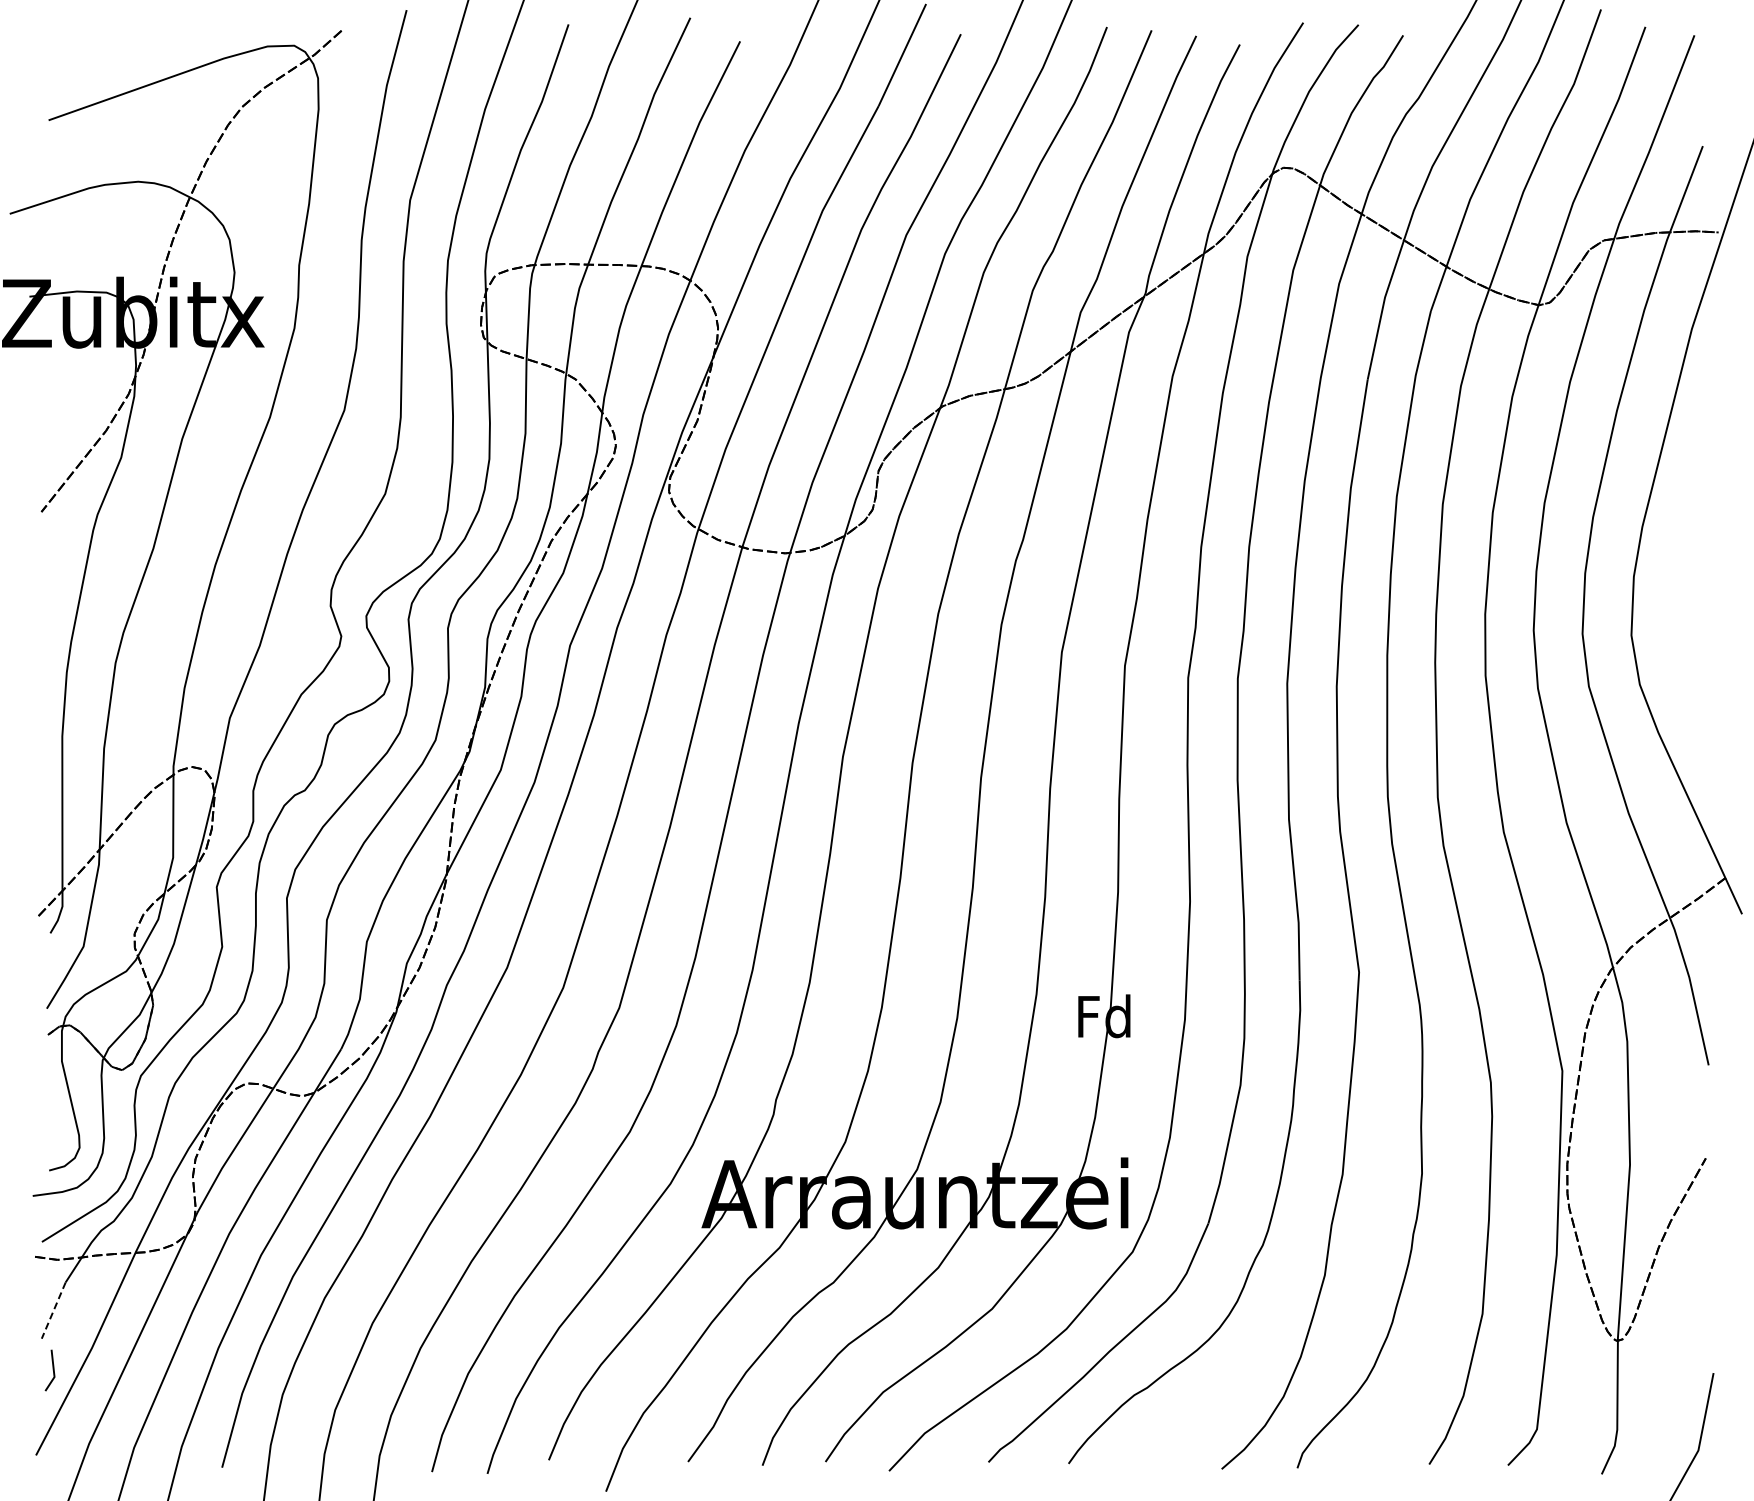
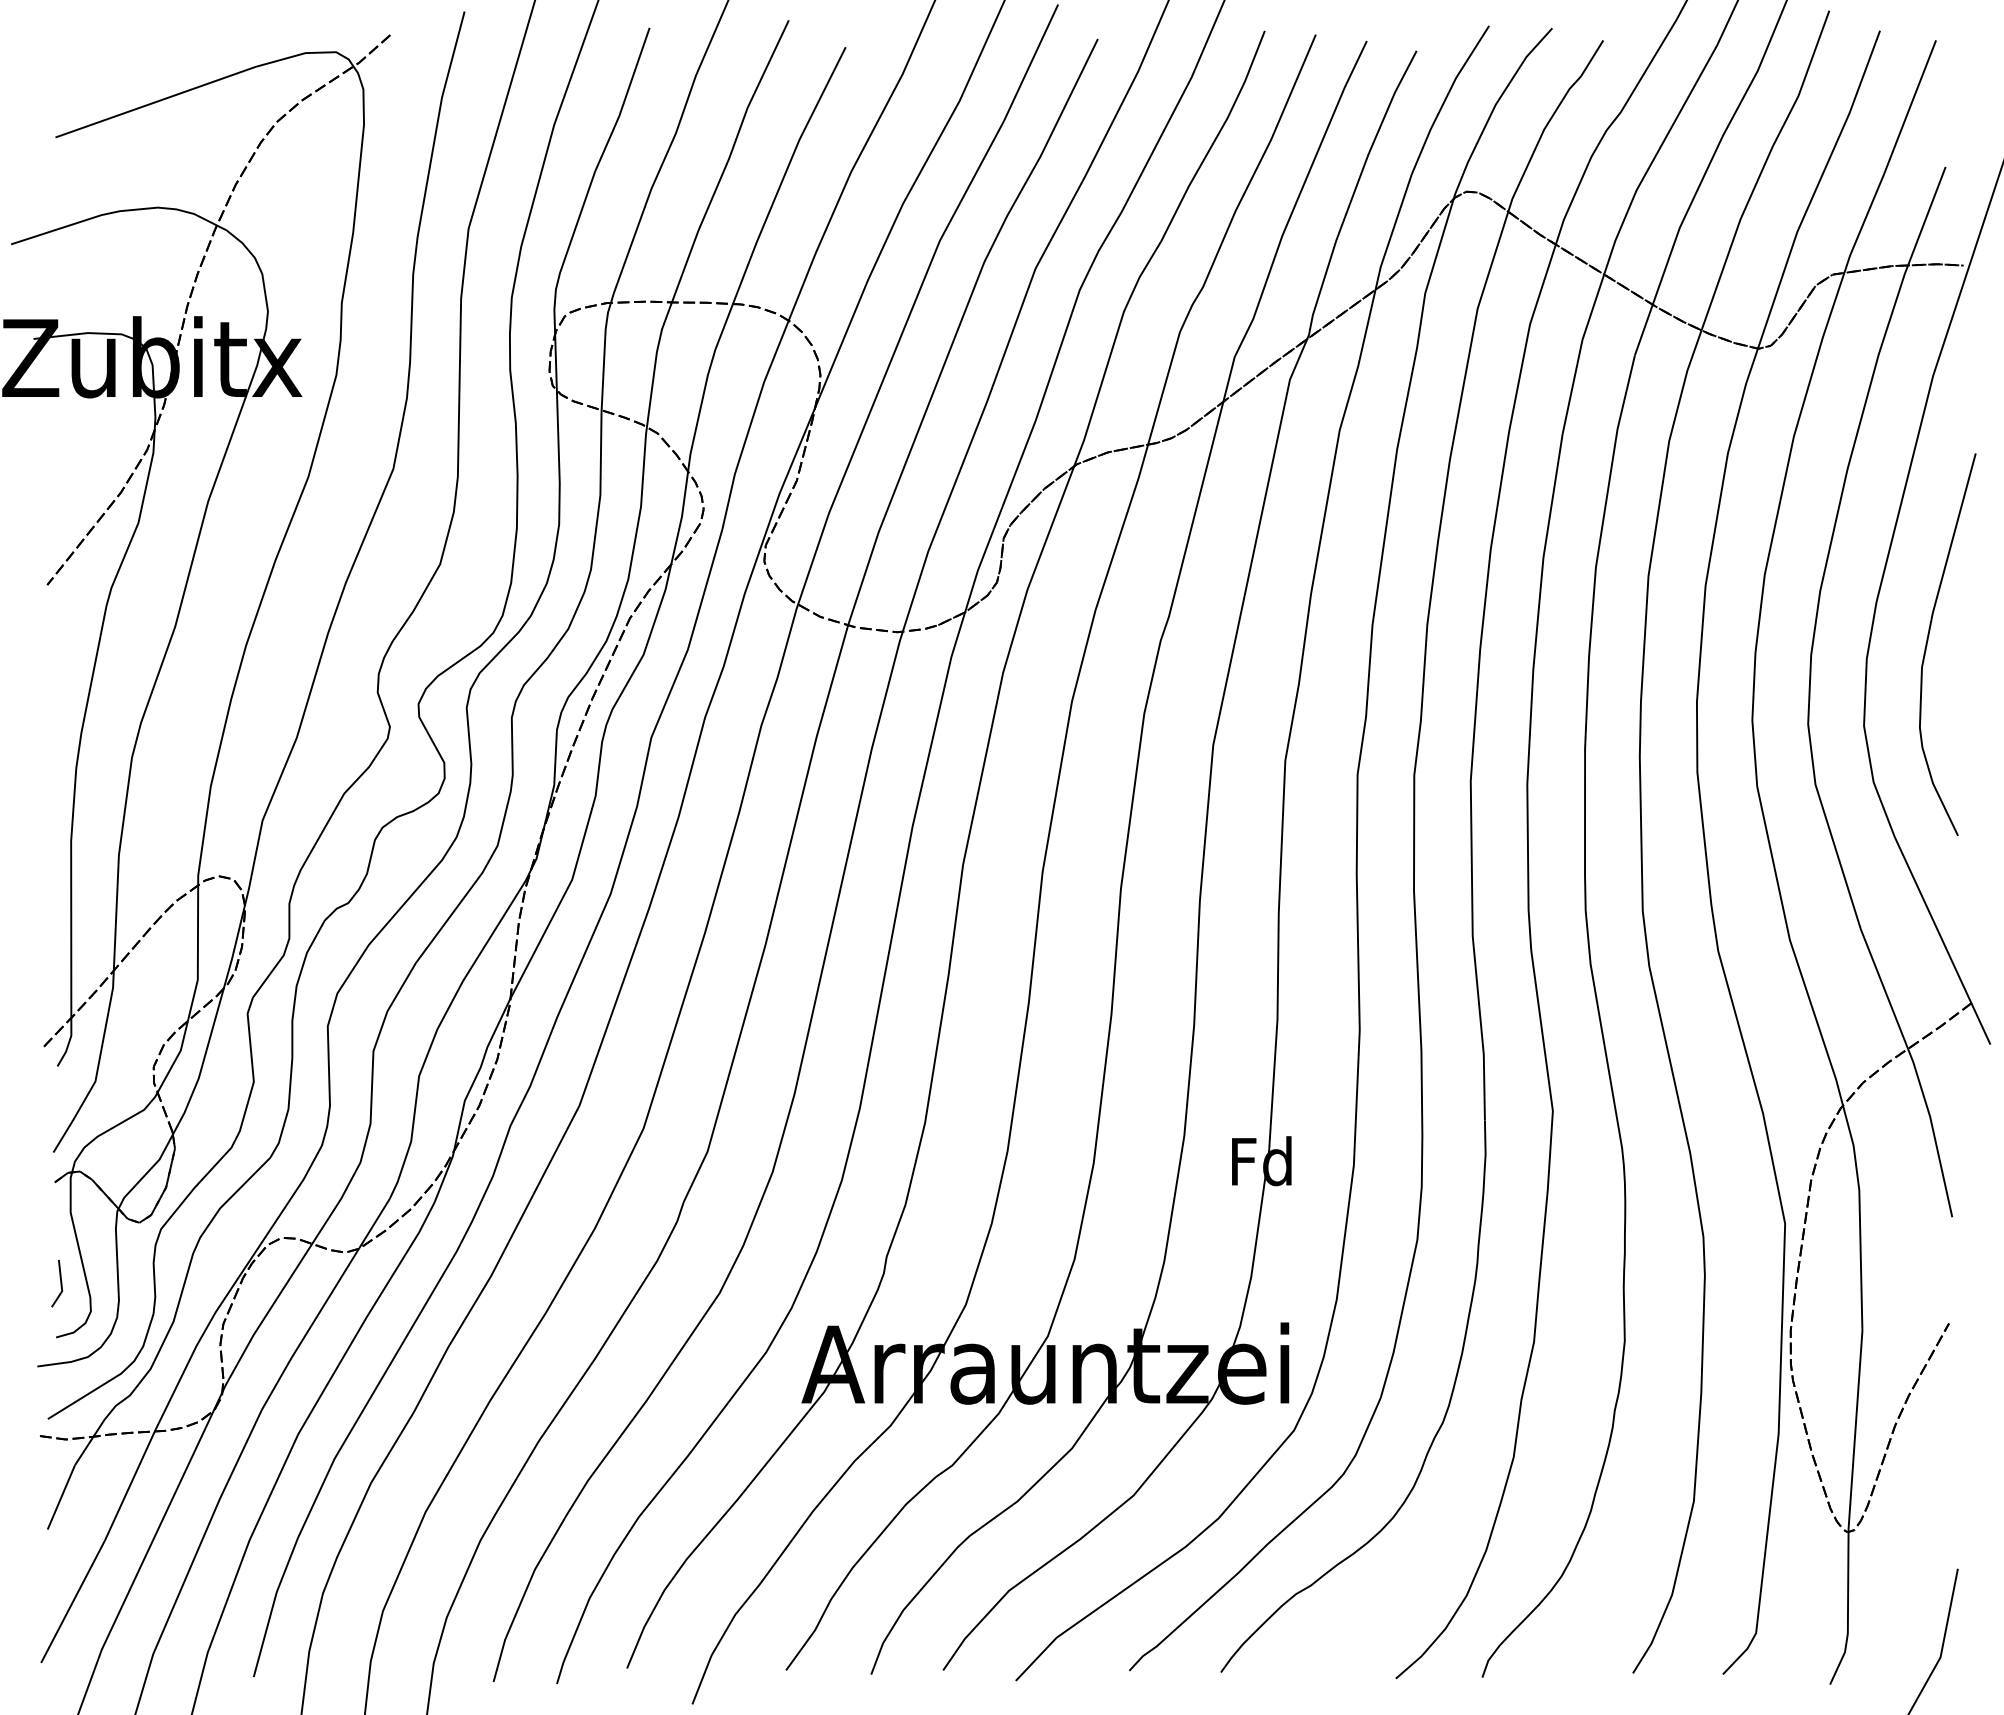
curve: (1688, 558) -> (1929, 638), added
line: (53, 1310) -> (61, 1497), dashed -> solid
line: (52, 1370) -> (59, 1283), moved

